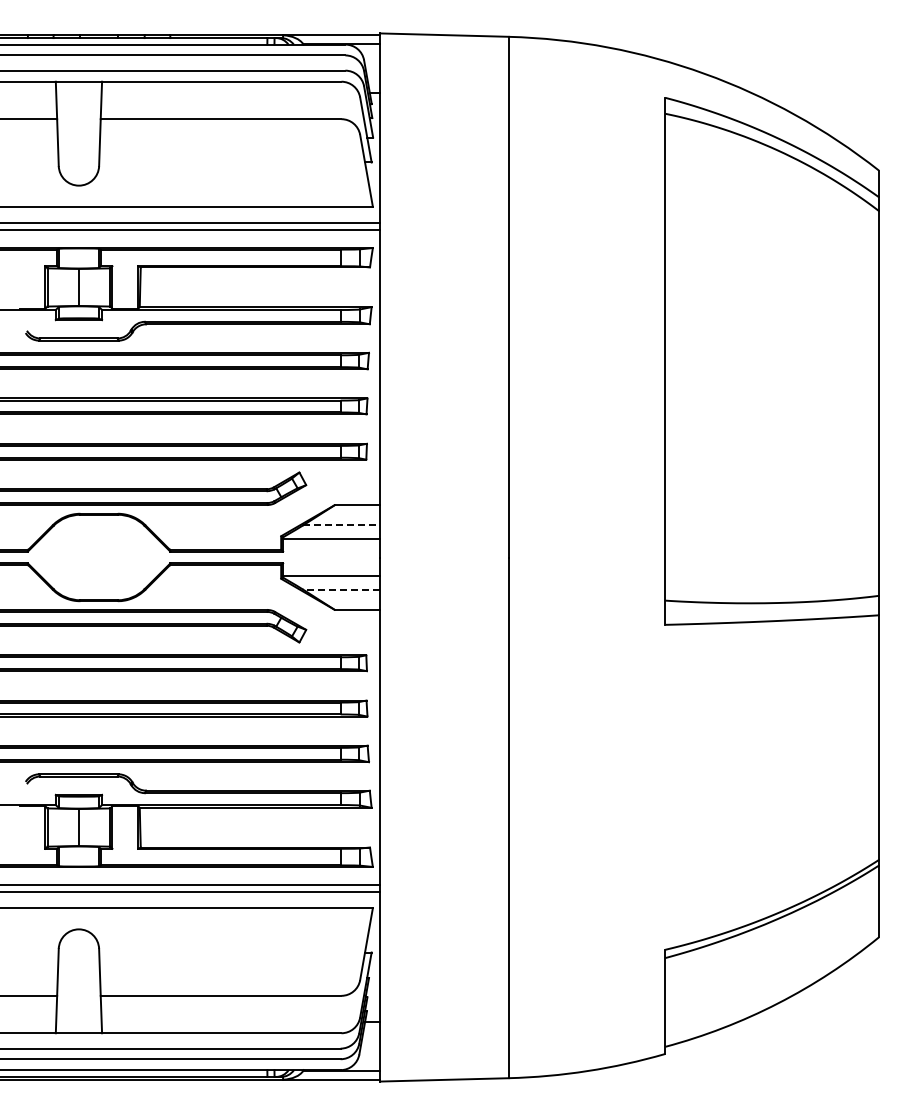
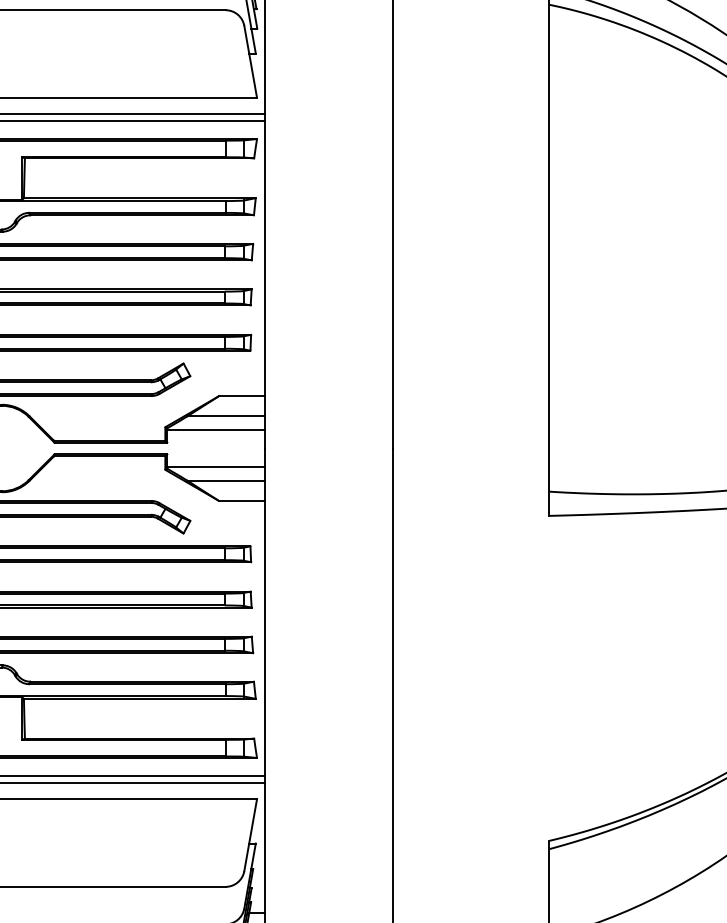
line: (341, 525) -> (225, 416), dashed -> solid
line: (341, 589) -> (225, 480), dashed -> solid

